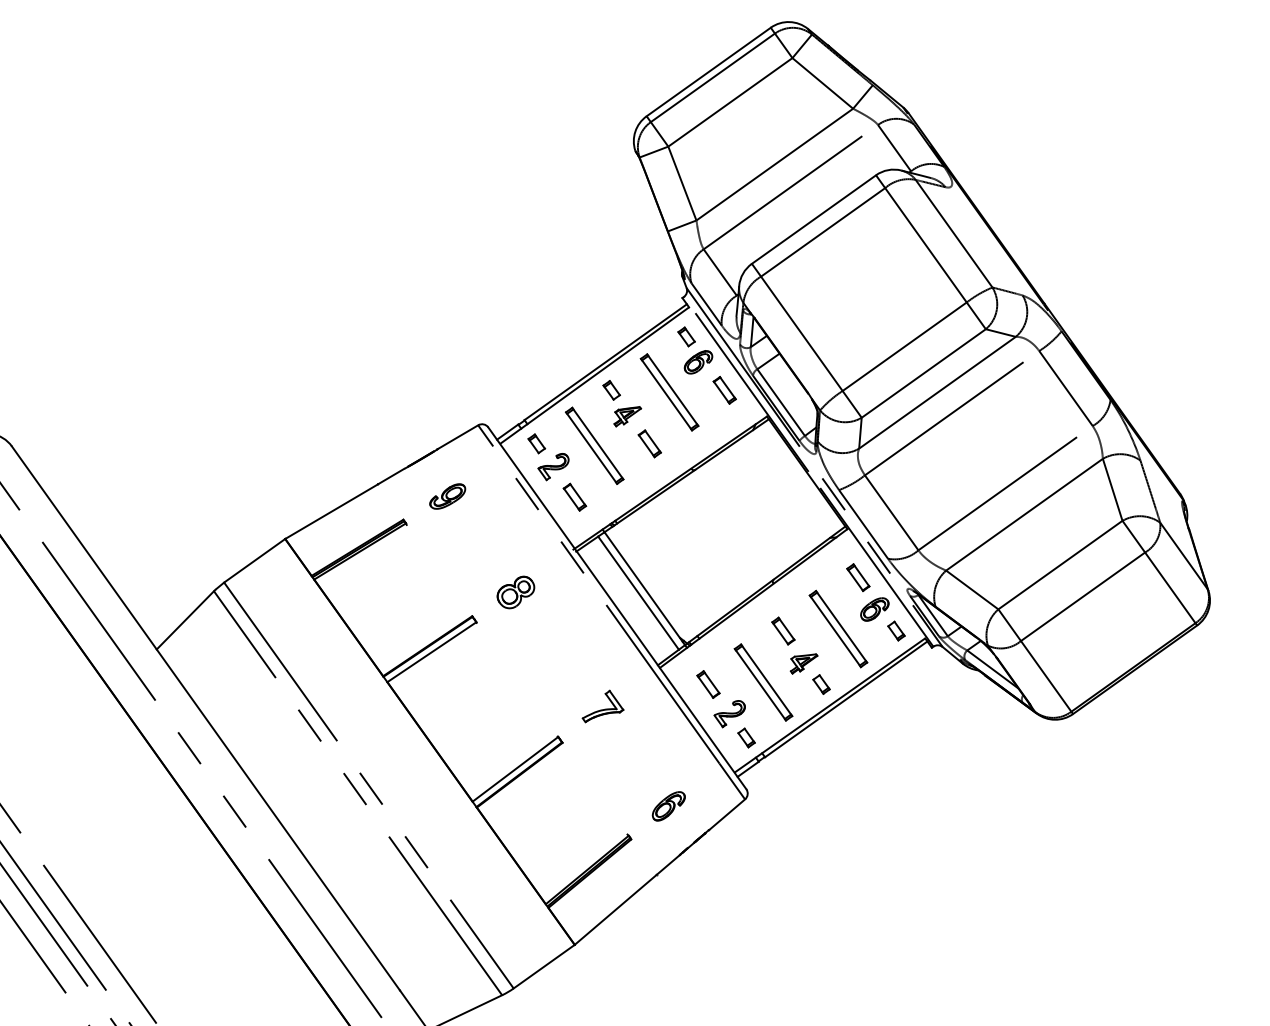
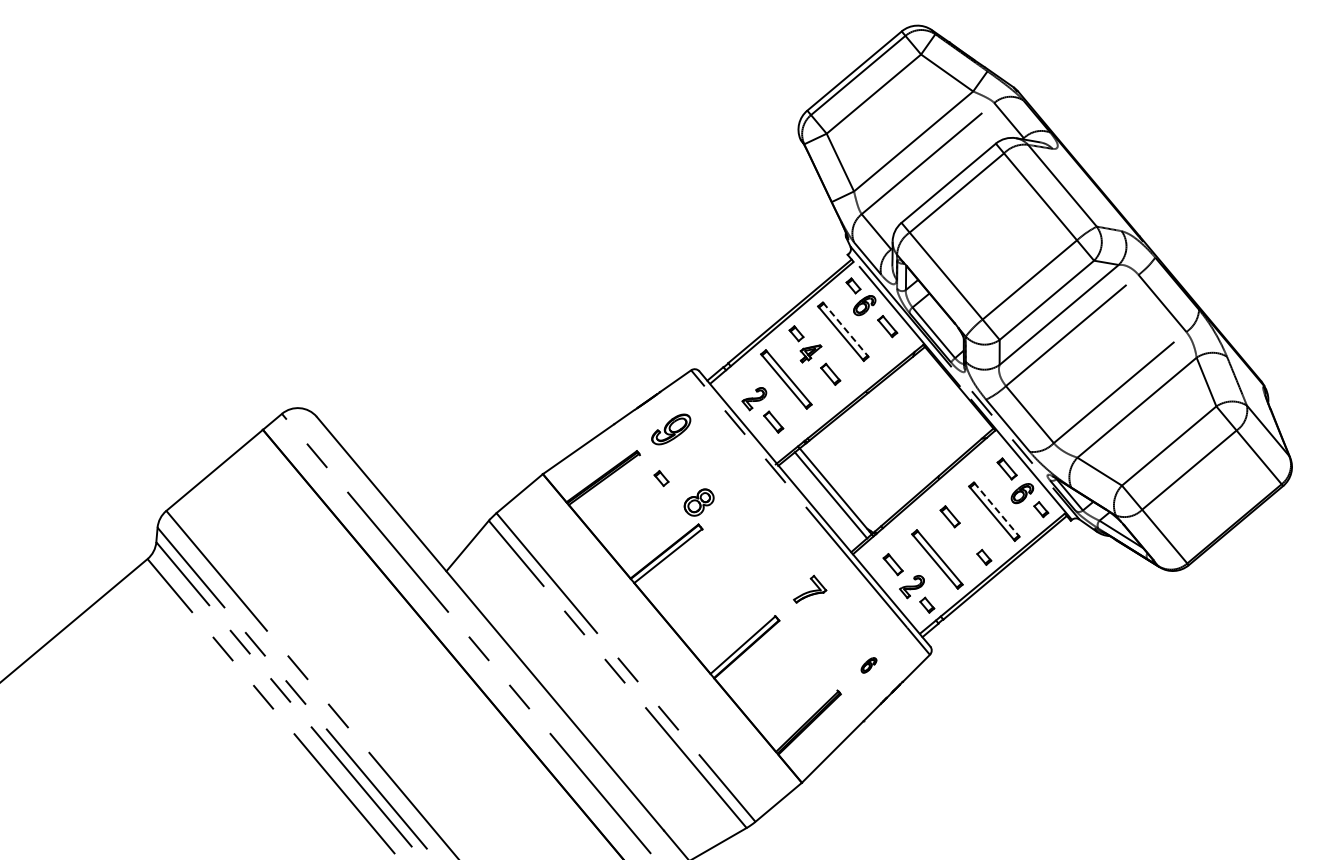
line: (672, 389) -> (845, 329), solid -> dashed
part: (536, 443) -> (661, 478), moved
part: (446, 496) -> (670, 429), size x1.4
part: (515, 592) -> (698, 502), moved
line: (841, 626) -> (996, 509), solid -> dashed
part: (803, 663) -> (968, 541), removed
part: (668, 806) -> (868, 665), size x0.6

